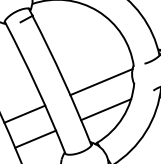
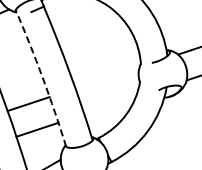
line: (101, 81) -> (107, 77), removed
arc: (36, 86) -> (42, 77), solid -> dashed
line: (105, 109) -> (109, 105), removed

